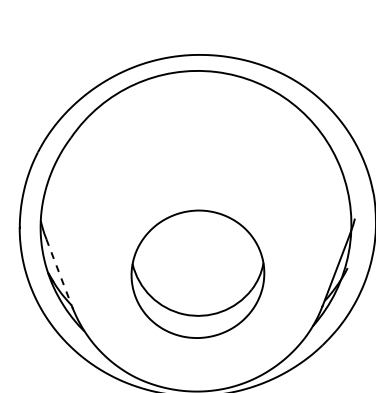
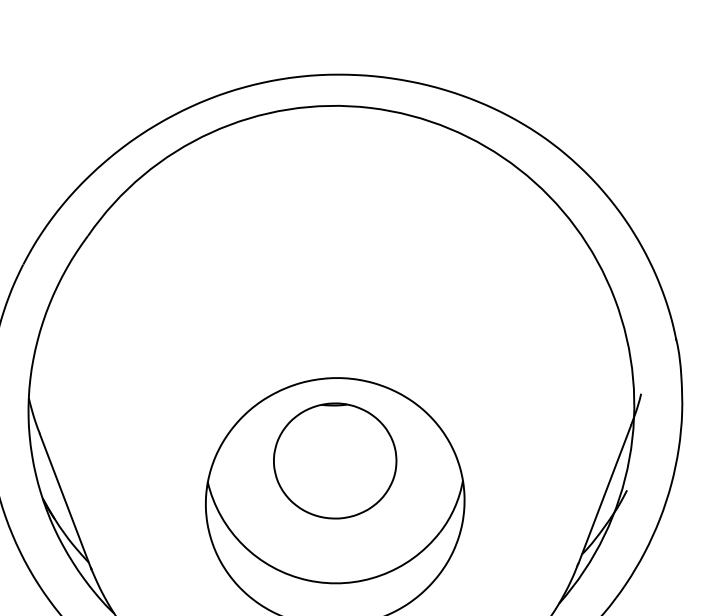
part: (197, 252) -> (334, 459), added
line: (59, 274) -> (65, 502), dashed -> solid

